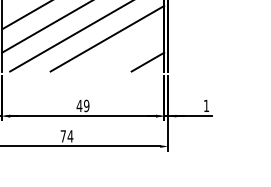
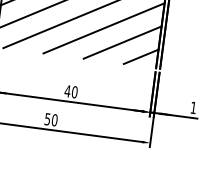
line: (127, 50) -> (122, 42), added
text: (86, 106) -> (74, 92), 49 -> 40
text: (66, 136) -> (50, 119), 74 -> 50

